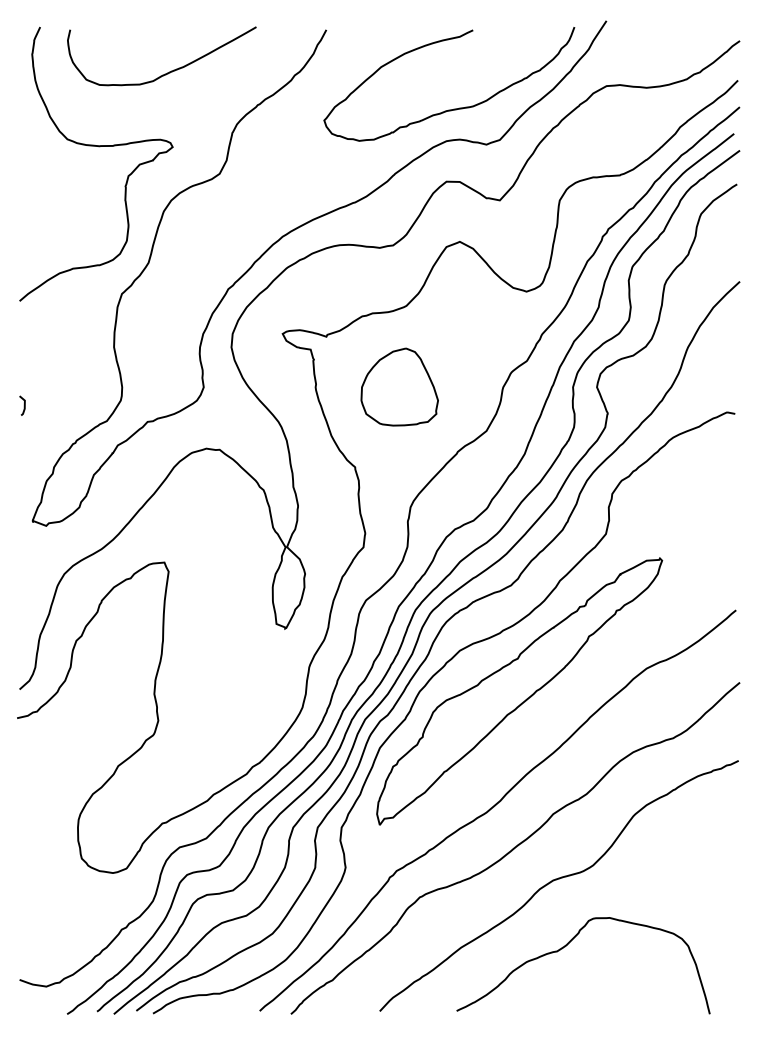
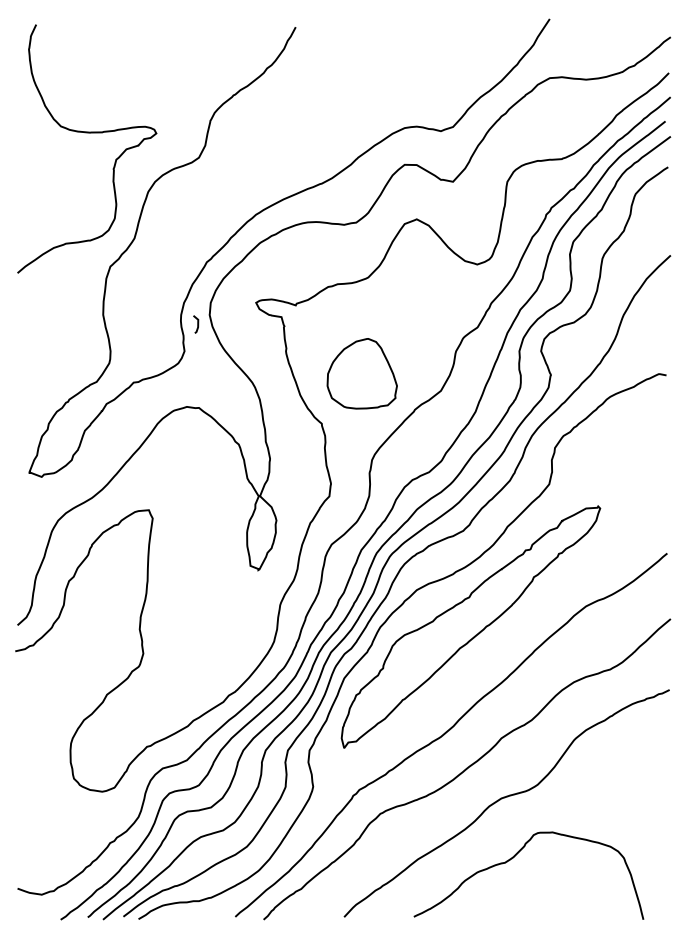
curve: (169, 71) -> (153, 64), removed
curve: (453, 108) -> (411, 98), removed
part: (399, 386) -> (362, 373), moved
line: (23, 405) -> (197, 324), moved

